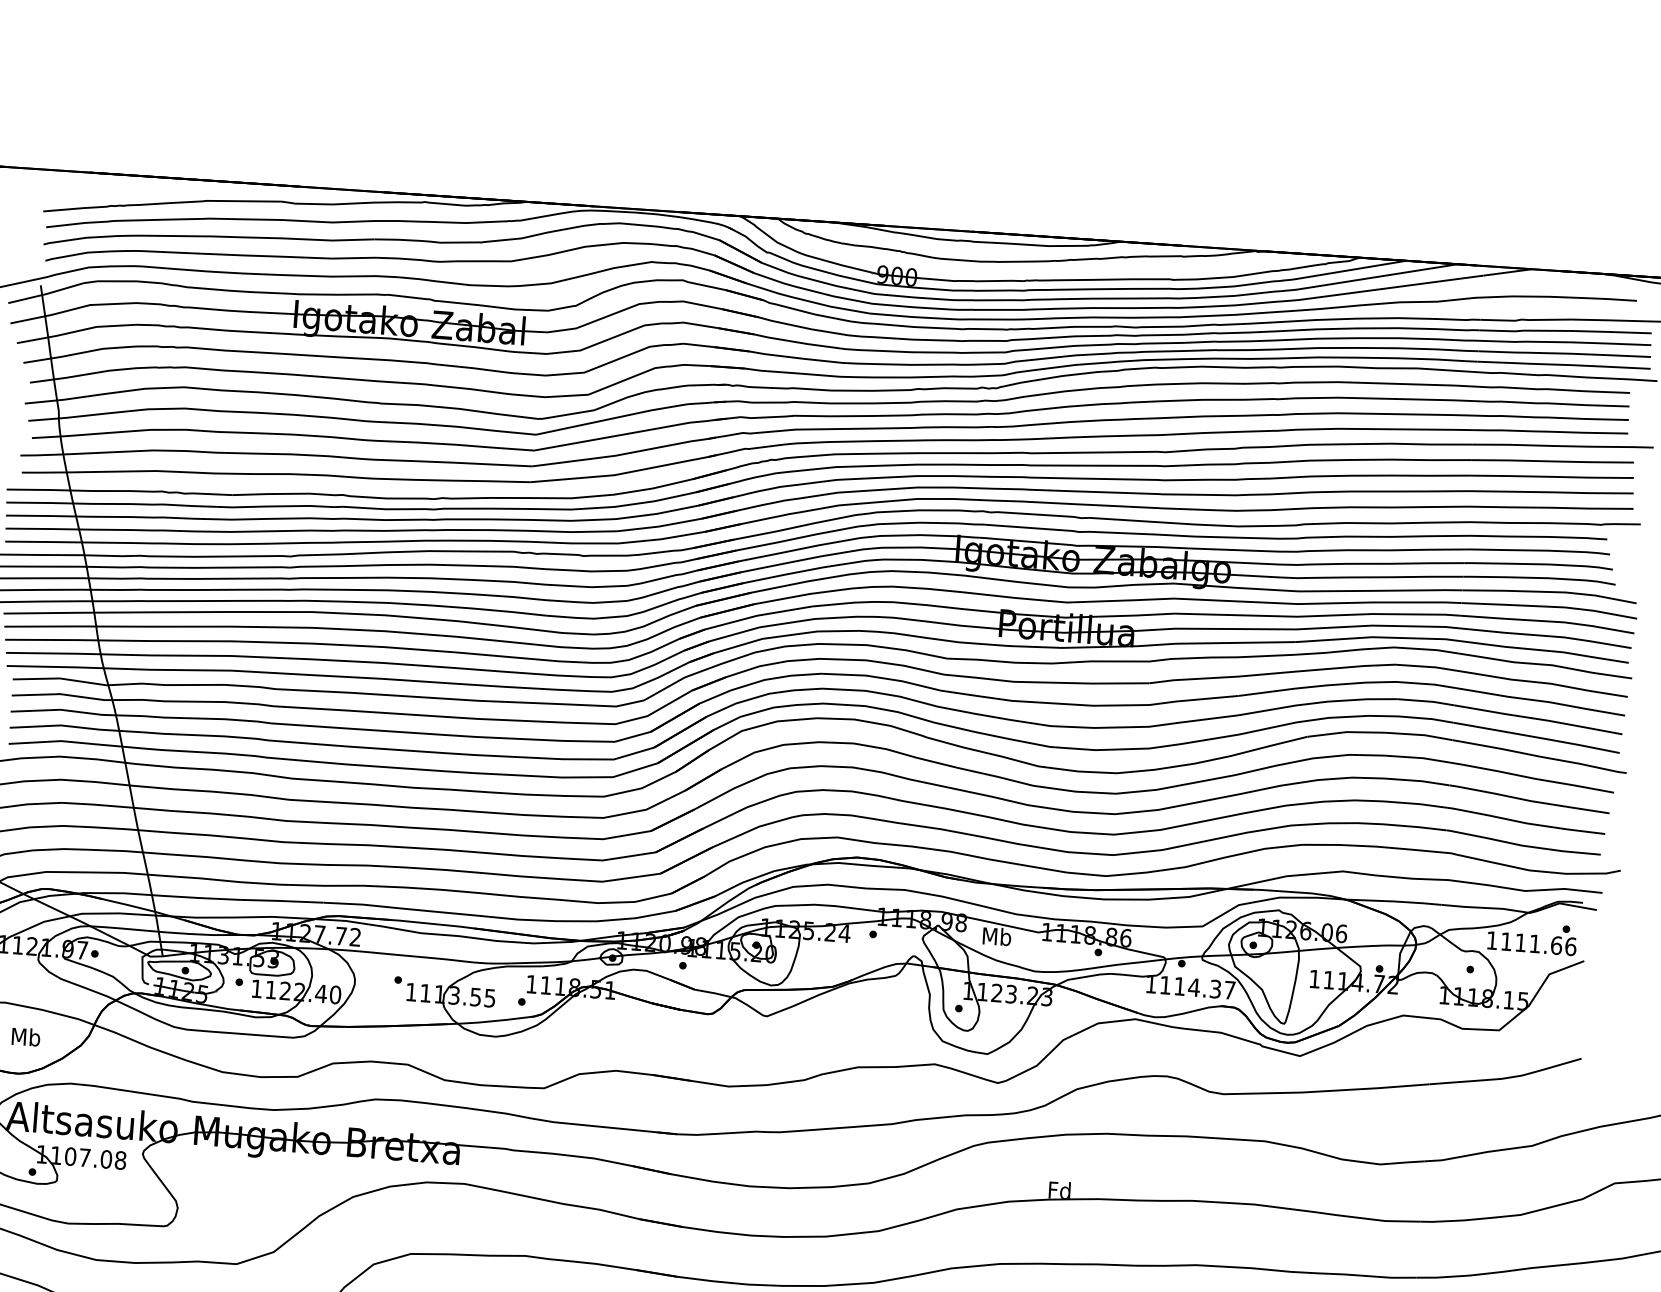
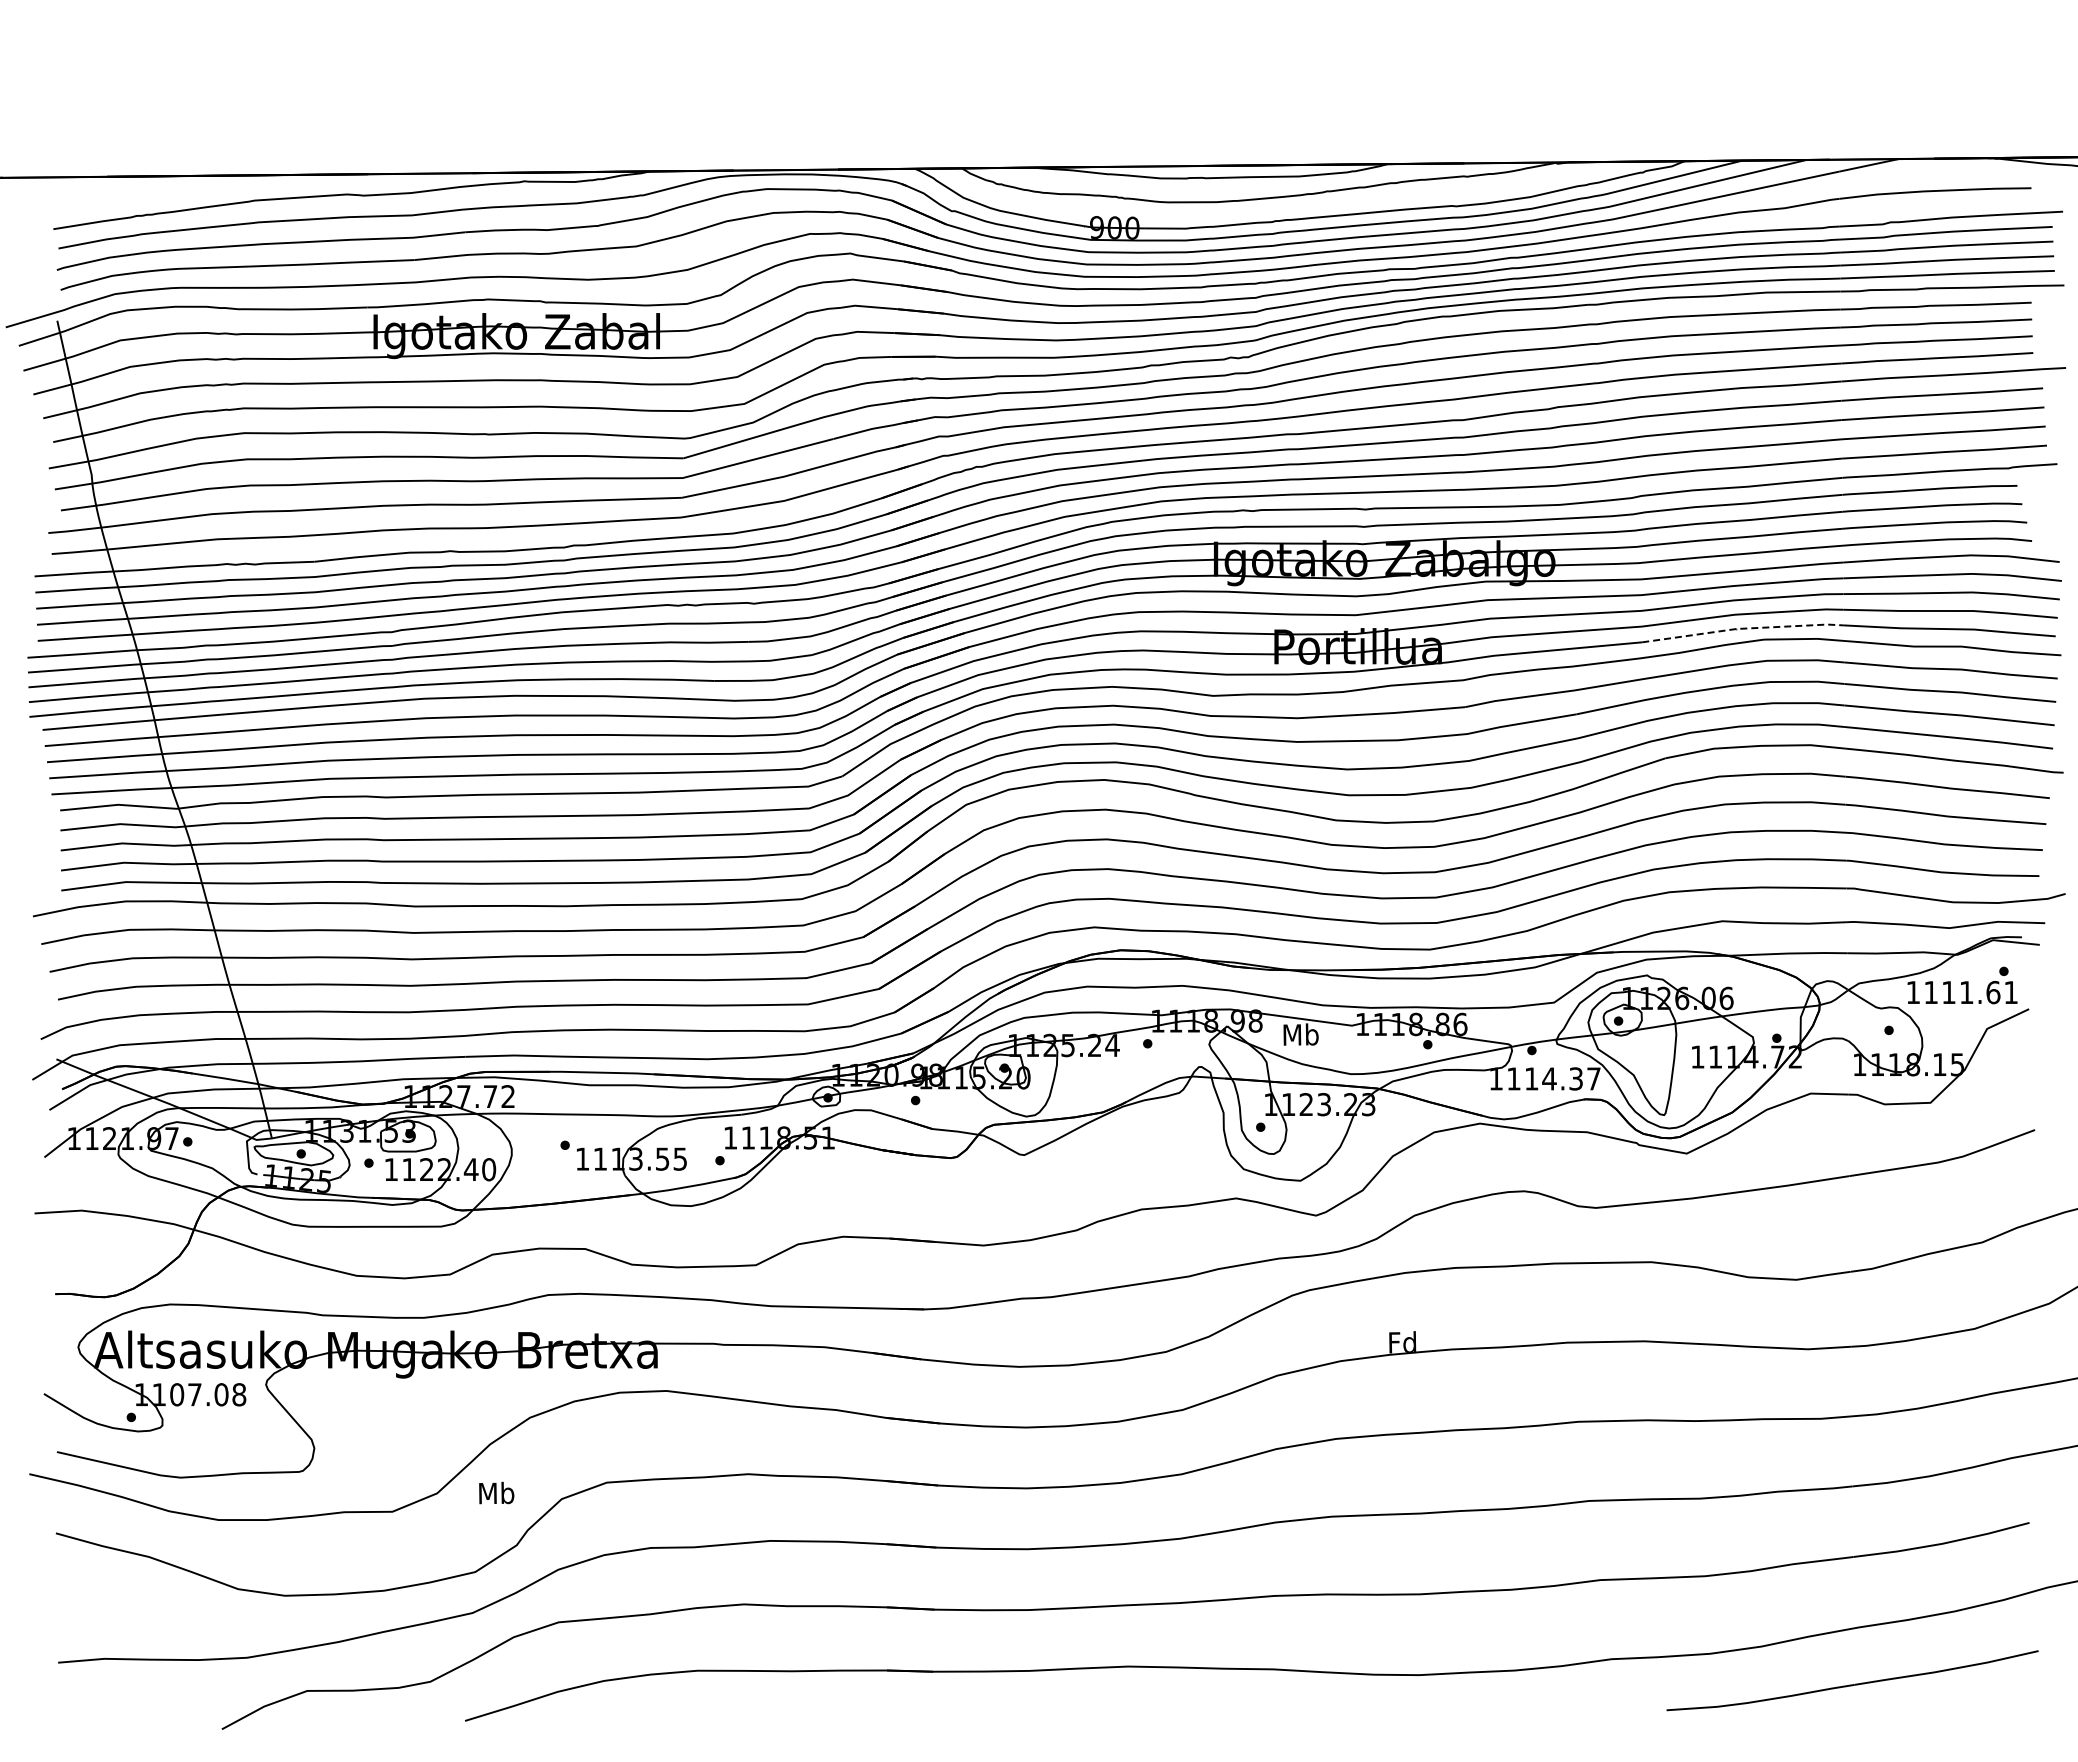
line: (1378, 637) -> (1743, 628), solid -> dashed
text: (1571, 946) -> (2011, 992), 1111.66 -> 1111.61
text: (25, 1036) -> (496, 1492), moved

